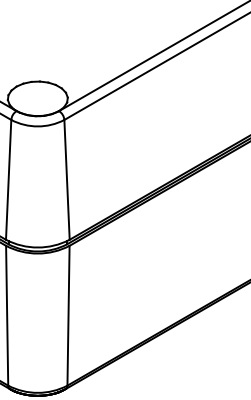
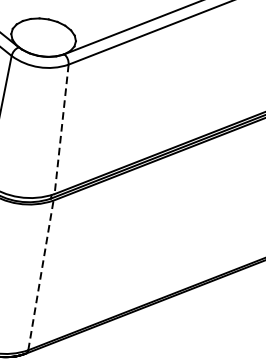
line: (67, 179) -> (62, 129), solid -> dashed
line: (68, 315) -> (40, 275), solid -> dashed

